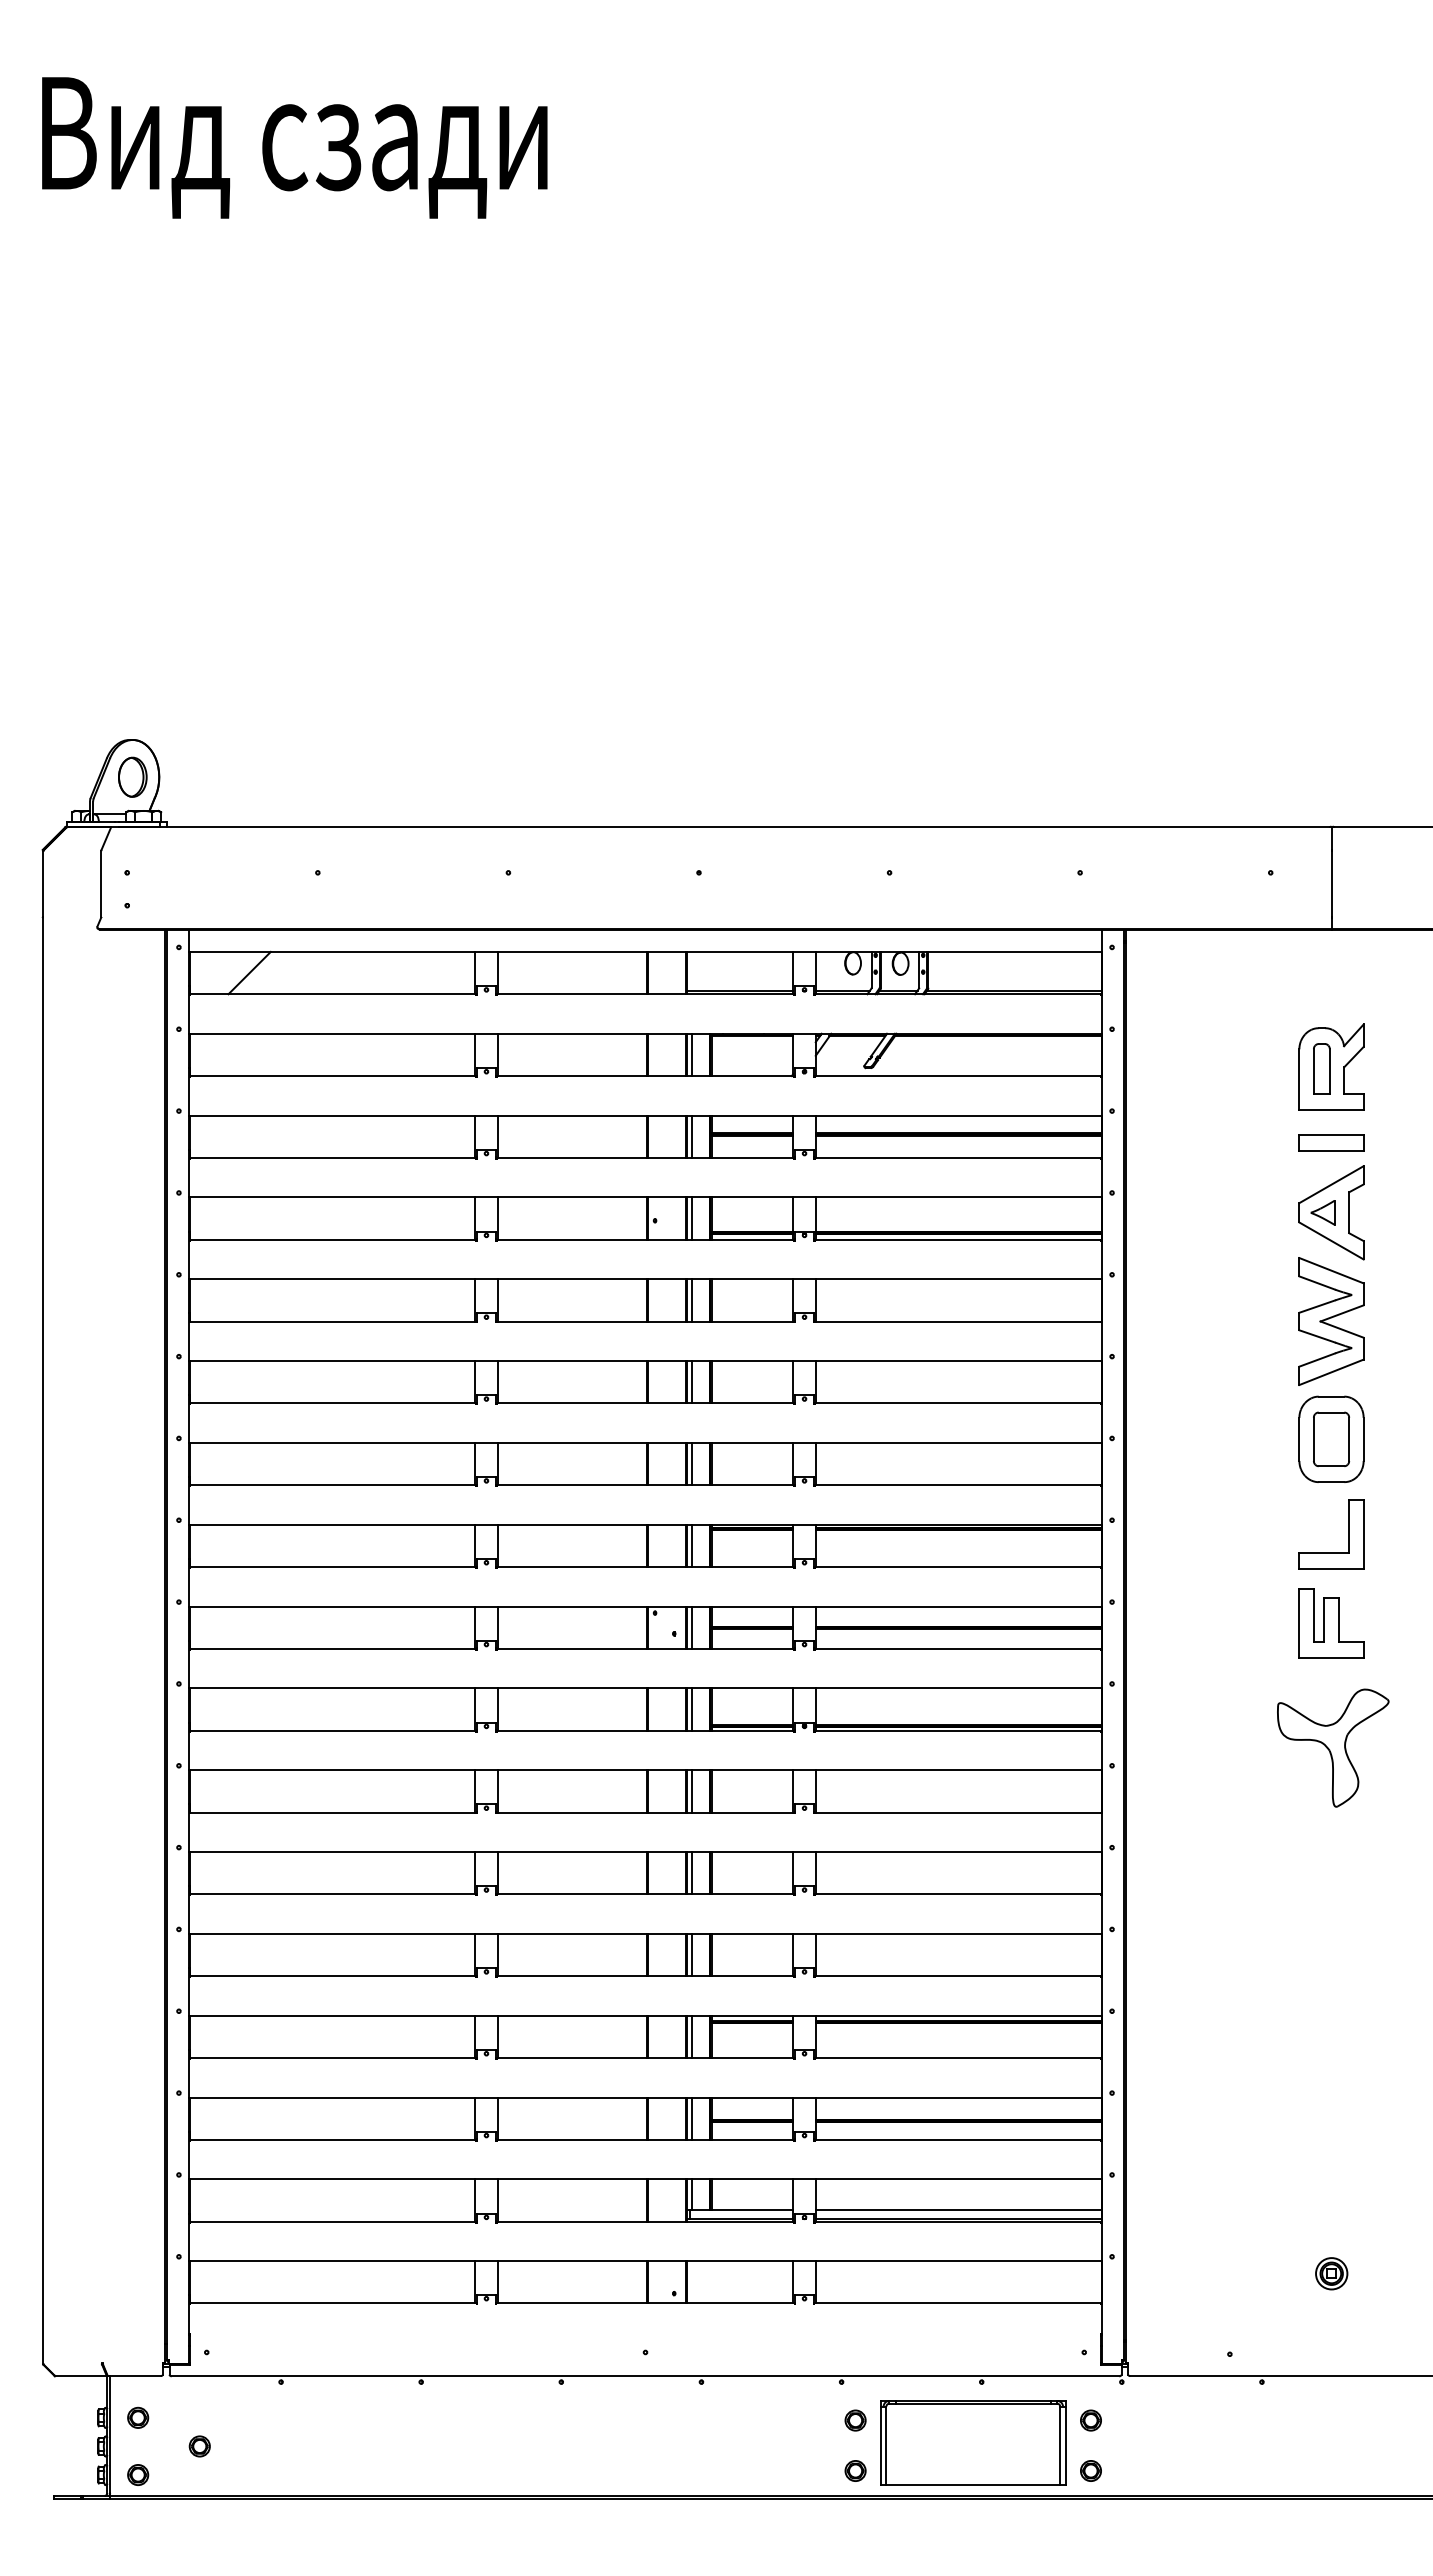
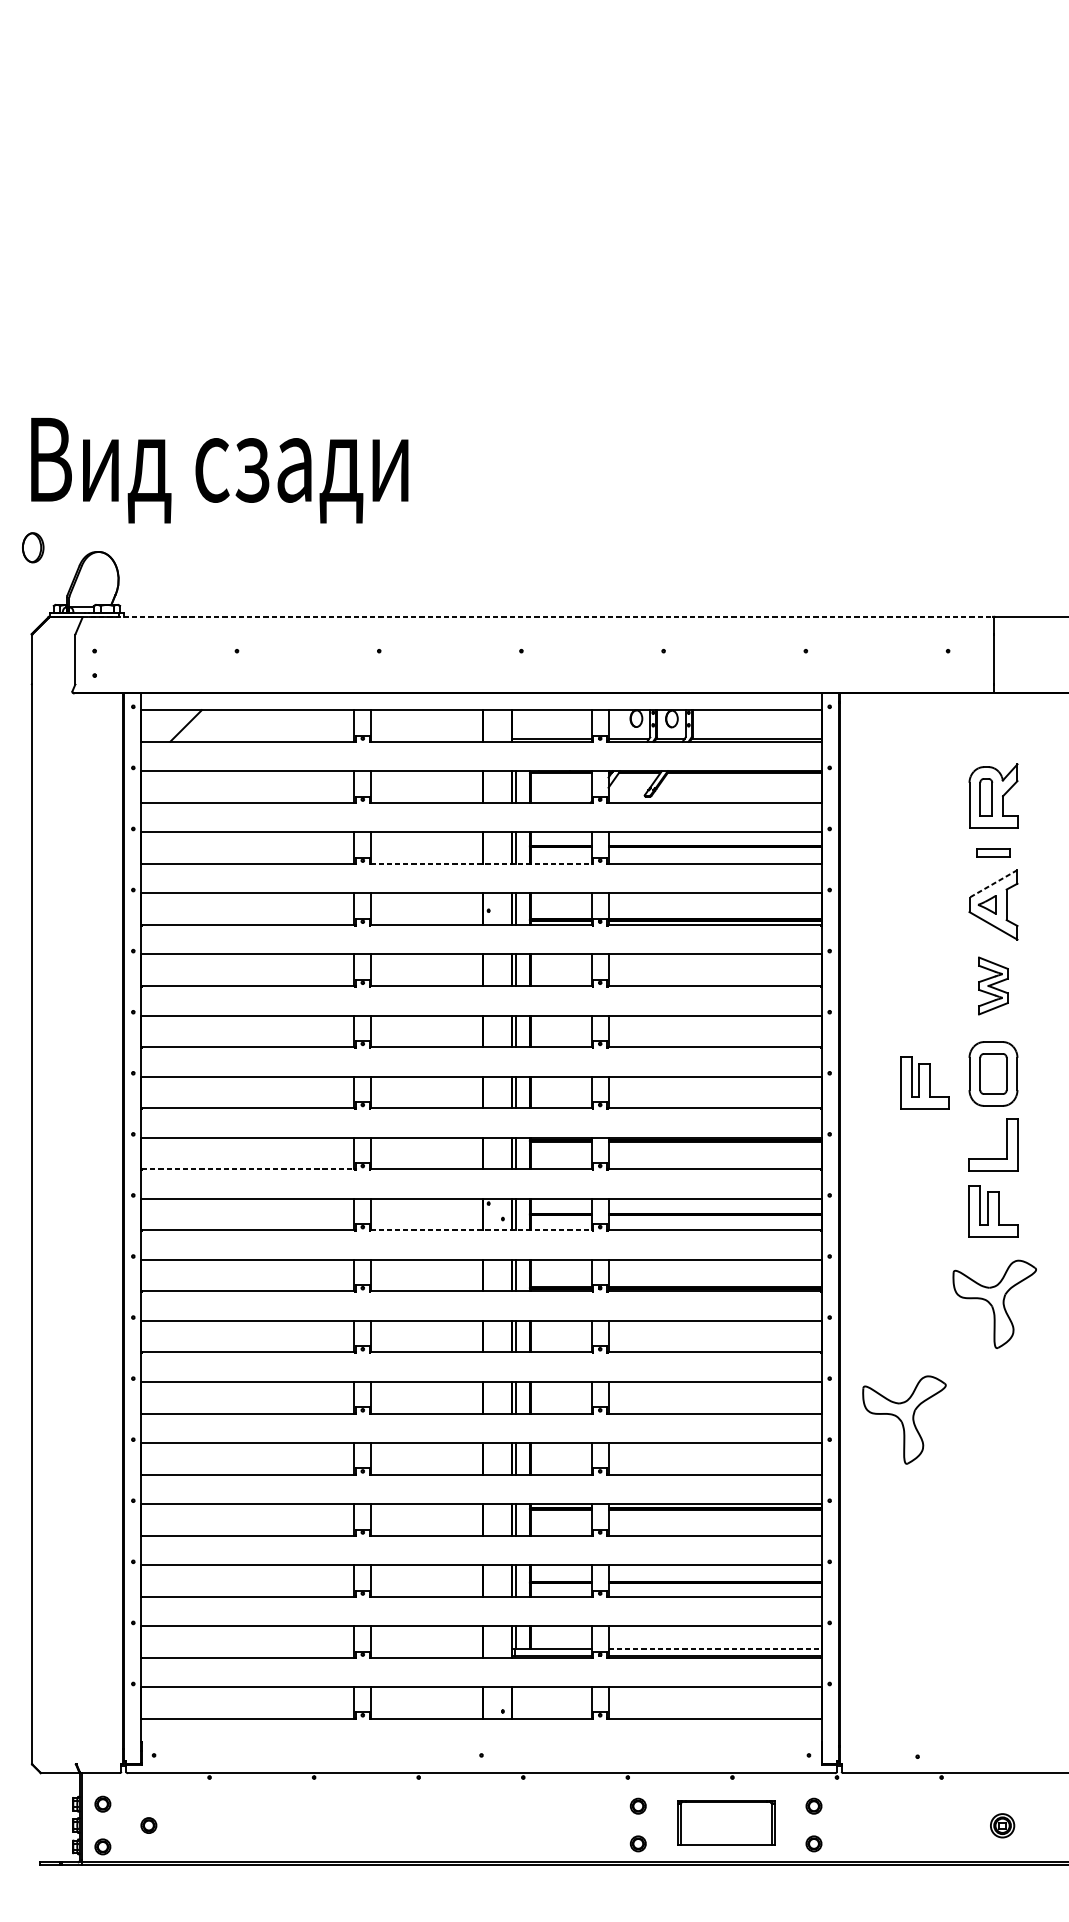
text: (294, 147) -> (219, 470), moved
part: (132, 776) -> (32, 547), moved
line: (720, 826) -> (537, 616), solid -> dashed
part: (1331, 1142) -> (993, 852), size x0.7
line: (645, 1157) -> (481, 863), solid -> dashed
line: (1331, 1184) -> (993, 883), solid -> dashed
part: (1331, 1321) -> (993, 986), size x0.6
part: (1239, 1451) -> (924, 1083), added
line: (333, 1567) -> (248, 1169), solid -> dashed
line: (645, 1648) -> (481, 1230), solid -> dashed
part: (1212, 1902) -> (904, 1419), added
line: (958, 2210) -> (715, 1649), solid -> dashed
part: (1331, 2273) -> (1002, 1825), moved
part: (973, 2442) -> (726, 1822), size x0.7

